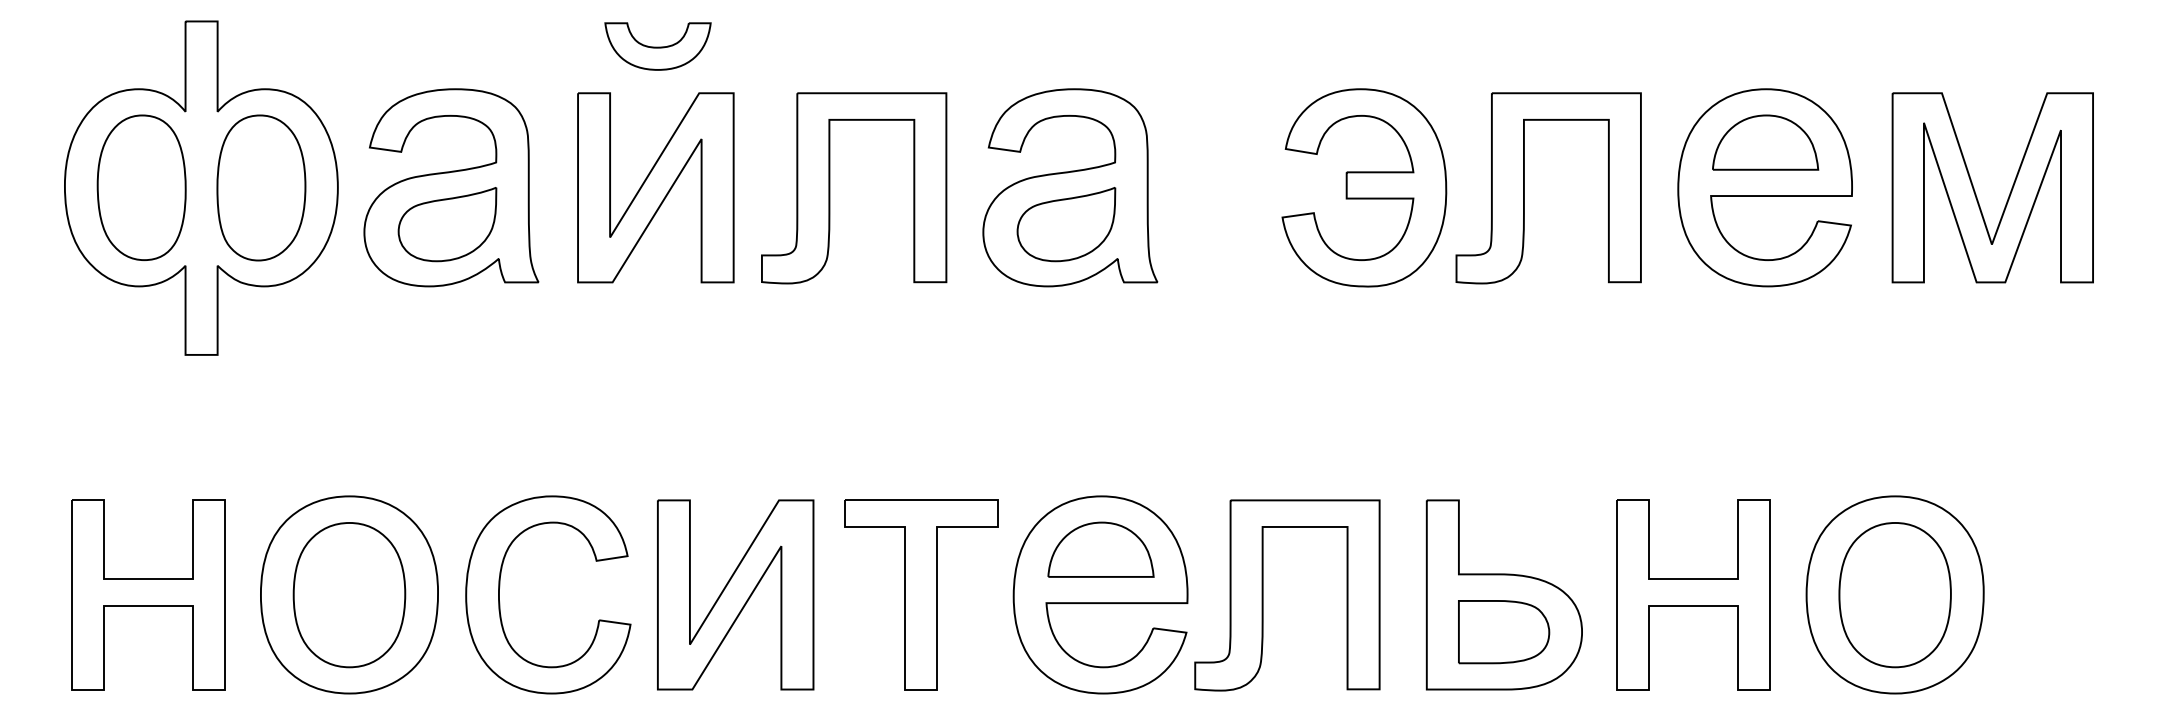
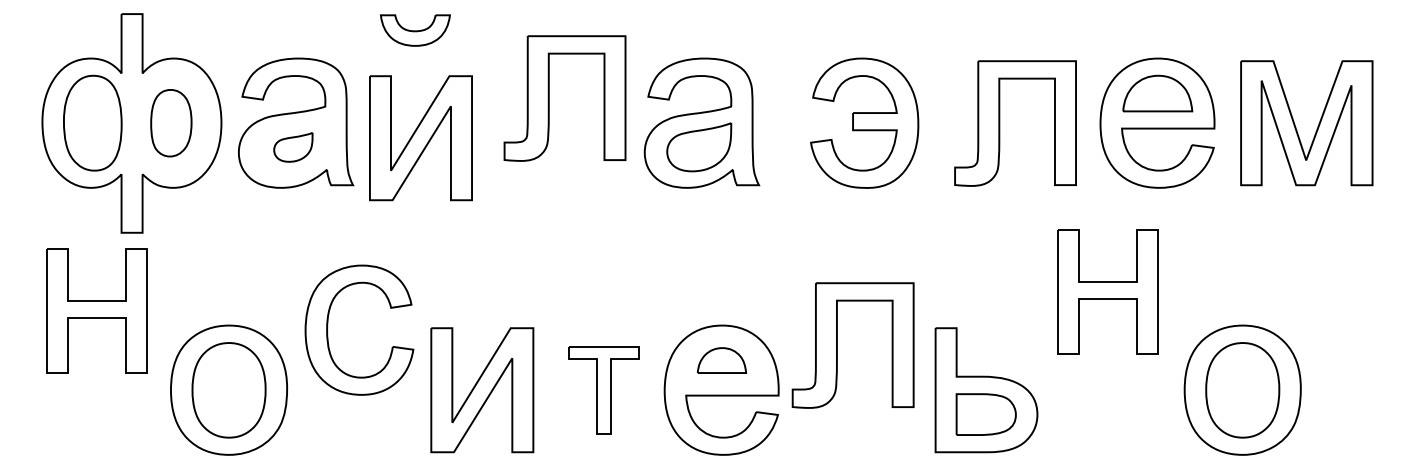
part: (658, 46) -> (415, 30), moved
part: (261, 186) -> (171, 122), size x0.7
part: (1364, 186) -> (864, 122), moved
part: (655, 188) -> (420, 138), moved
part: (830, 188) -> (549, 98), moved
part: (447, 224) -> (293, 147), size x0.6
part: (1100, 549) -> (721, 360), size x0.7
part: (501, 589) -> (328, 326), moved
part: (147, 593) -> (96, 310), moved
part: (920, 593) -> (603, 389), size x0.7
part: (1693, 593) -> (1107, 291), moved
part: (1263, 595) -> (837, 345), moved

